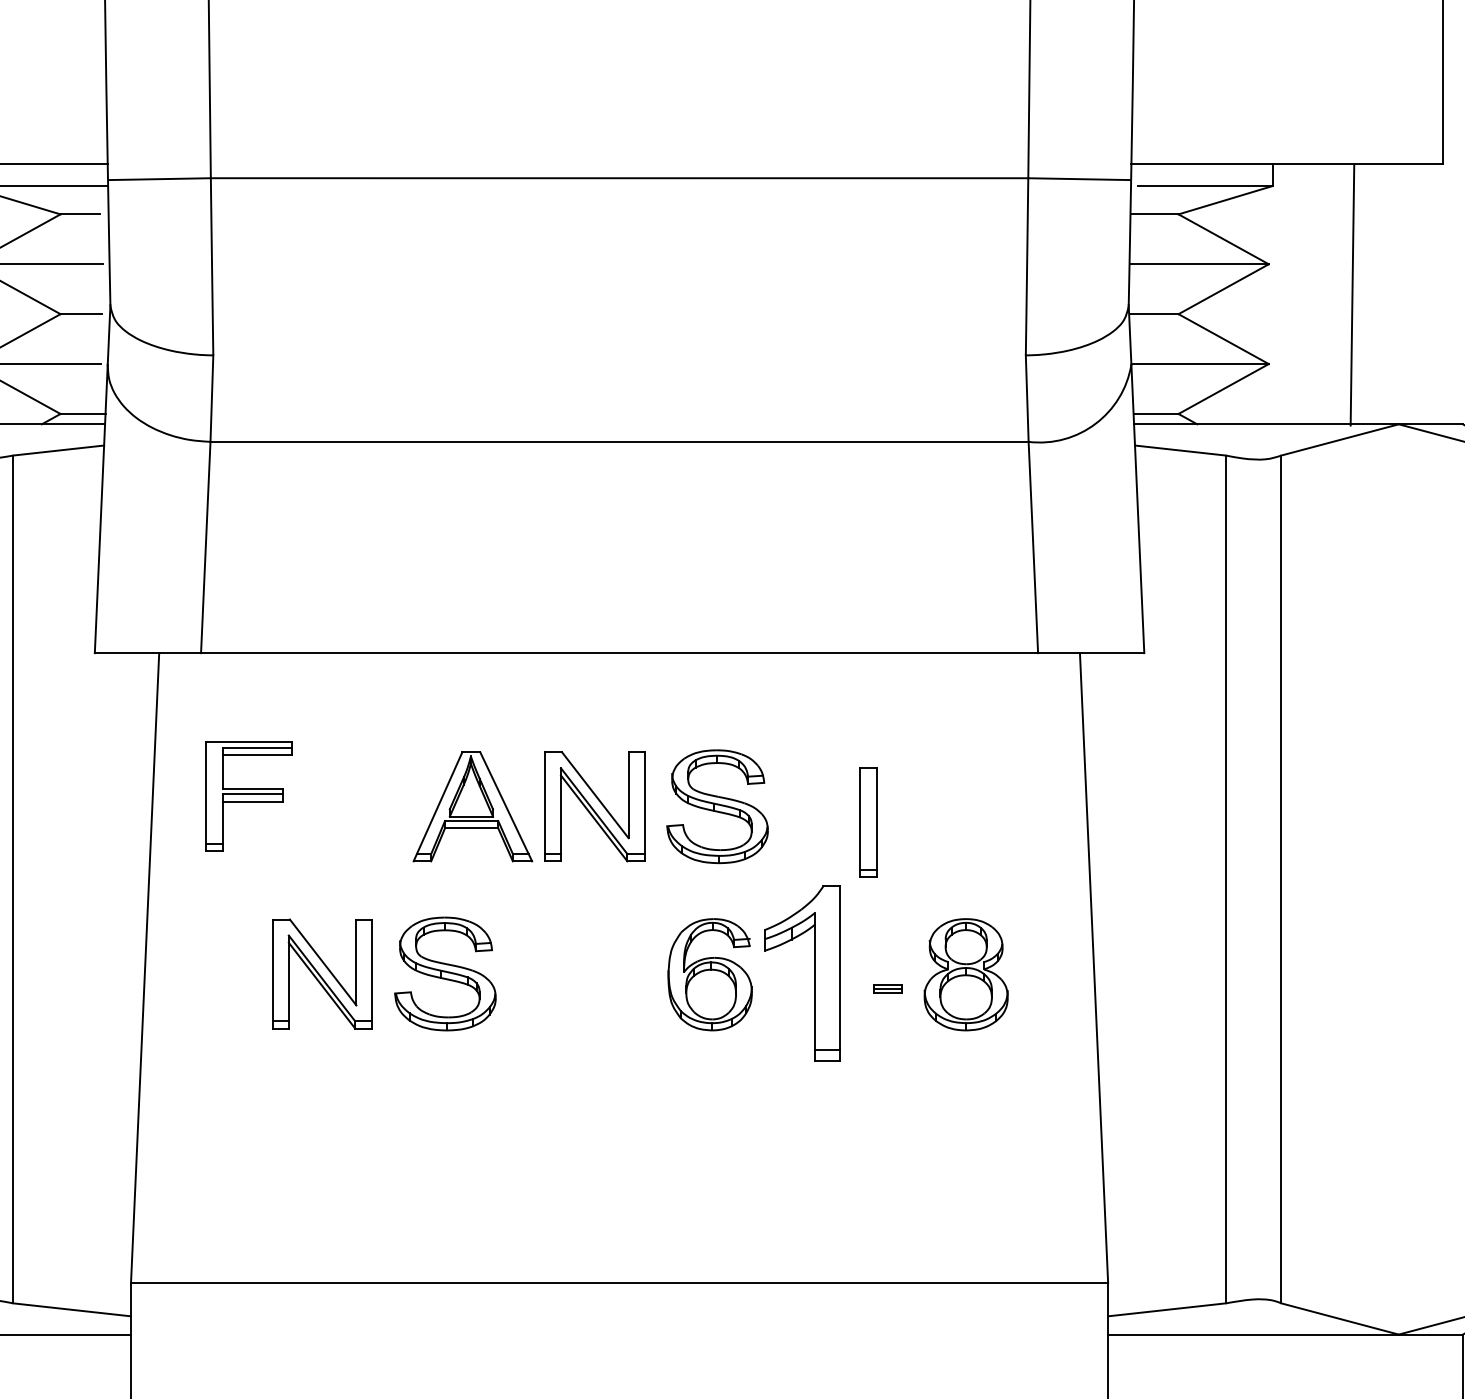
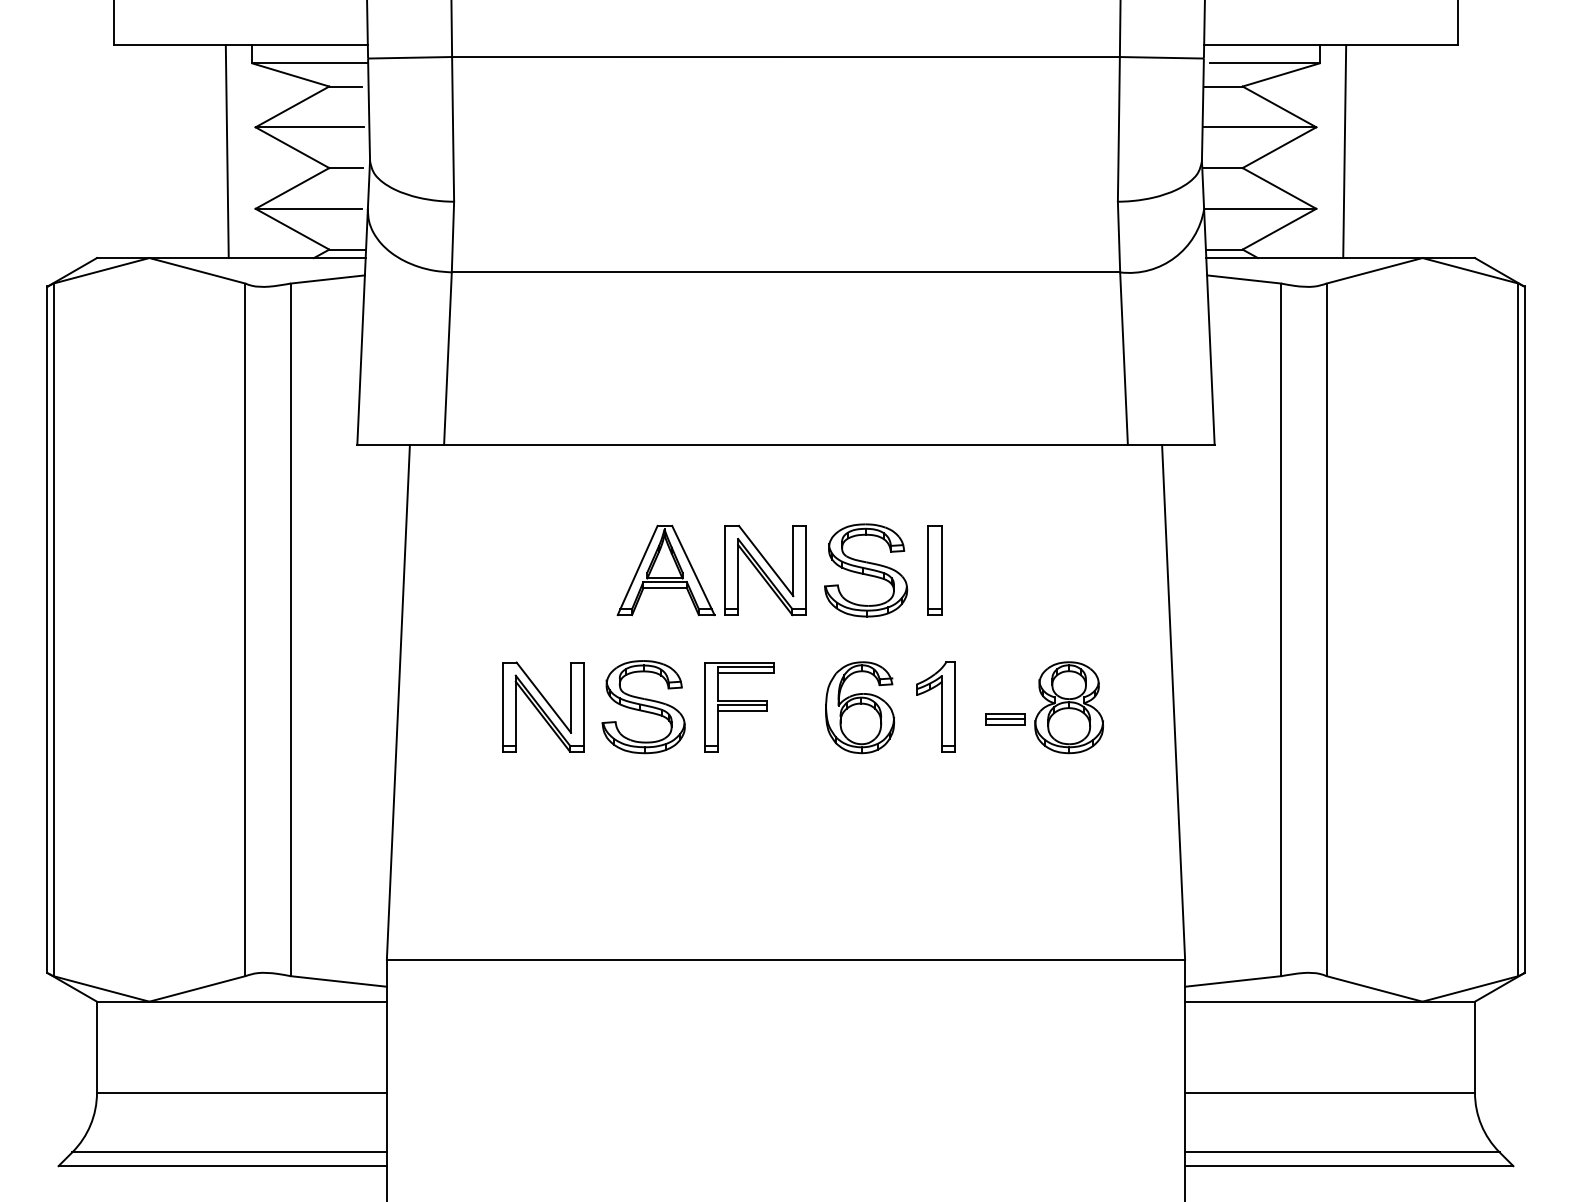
line: (1352, 295) -> (1344, 151), moved
part: (249, 796) -> (739, 707), moved
part: (867, 822) -> (934, 570), moved
part: (802, 973) -> (935, 706), size x0.62
part: (888, 989) -> (1005, 719), size x1.67

